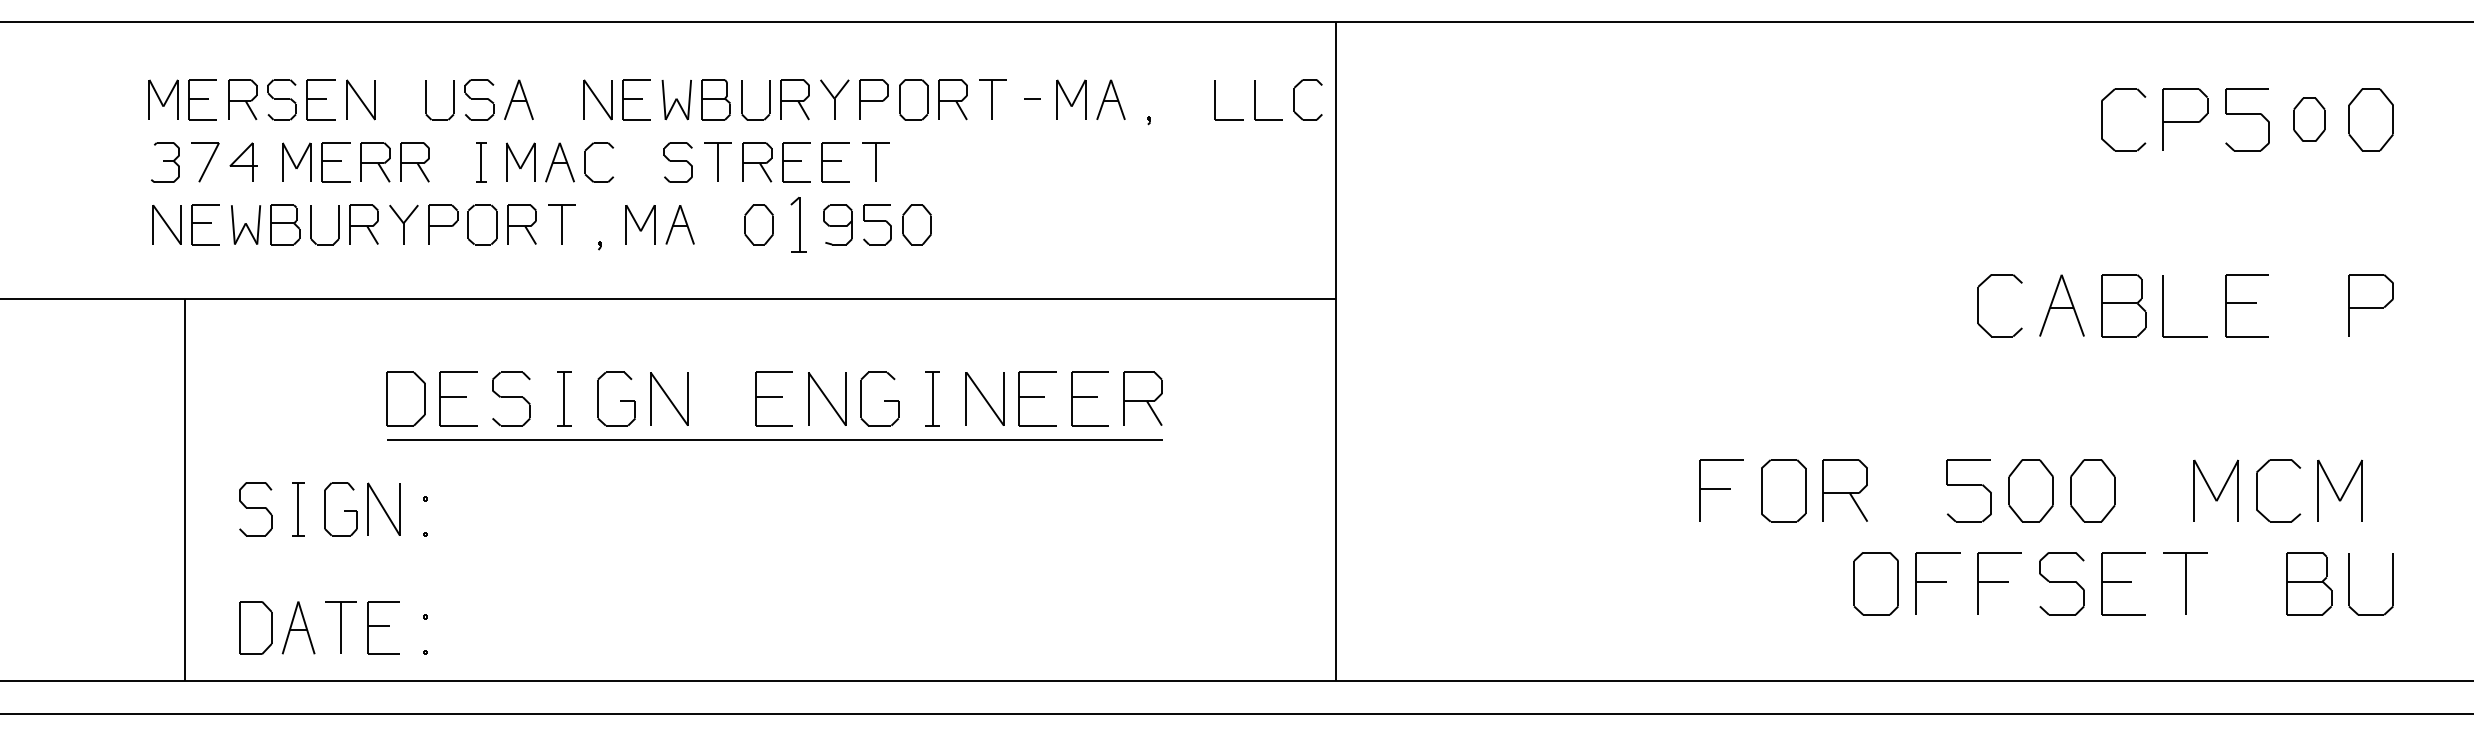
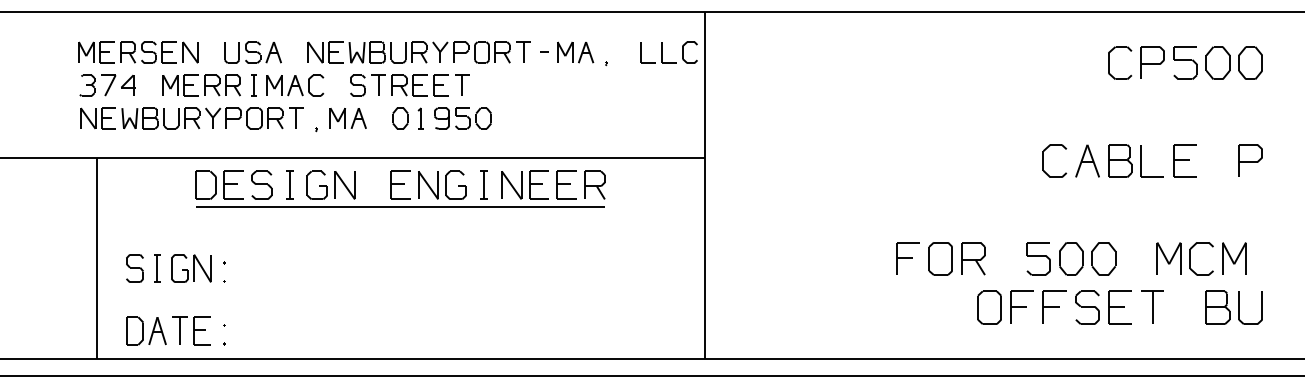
part: (2308, 118) -> (1217, 62), size x1.43
part: (355, 162) -> (201, 85), moved
part: (797, 224) -> (420, 118), size x0.71
part: (774, 404) -> (400, 188), moved

